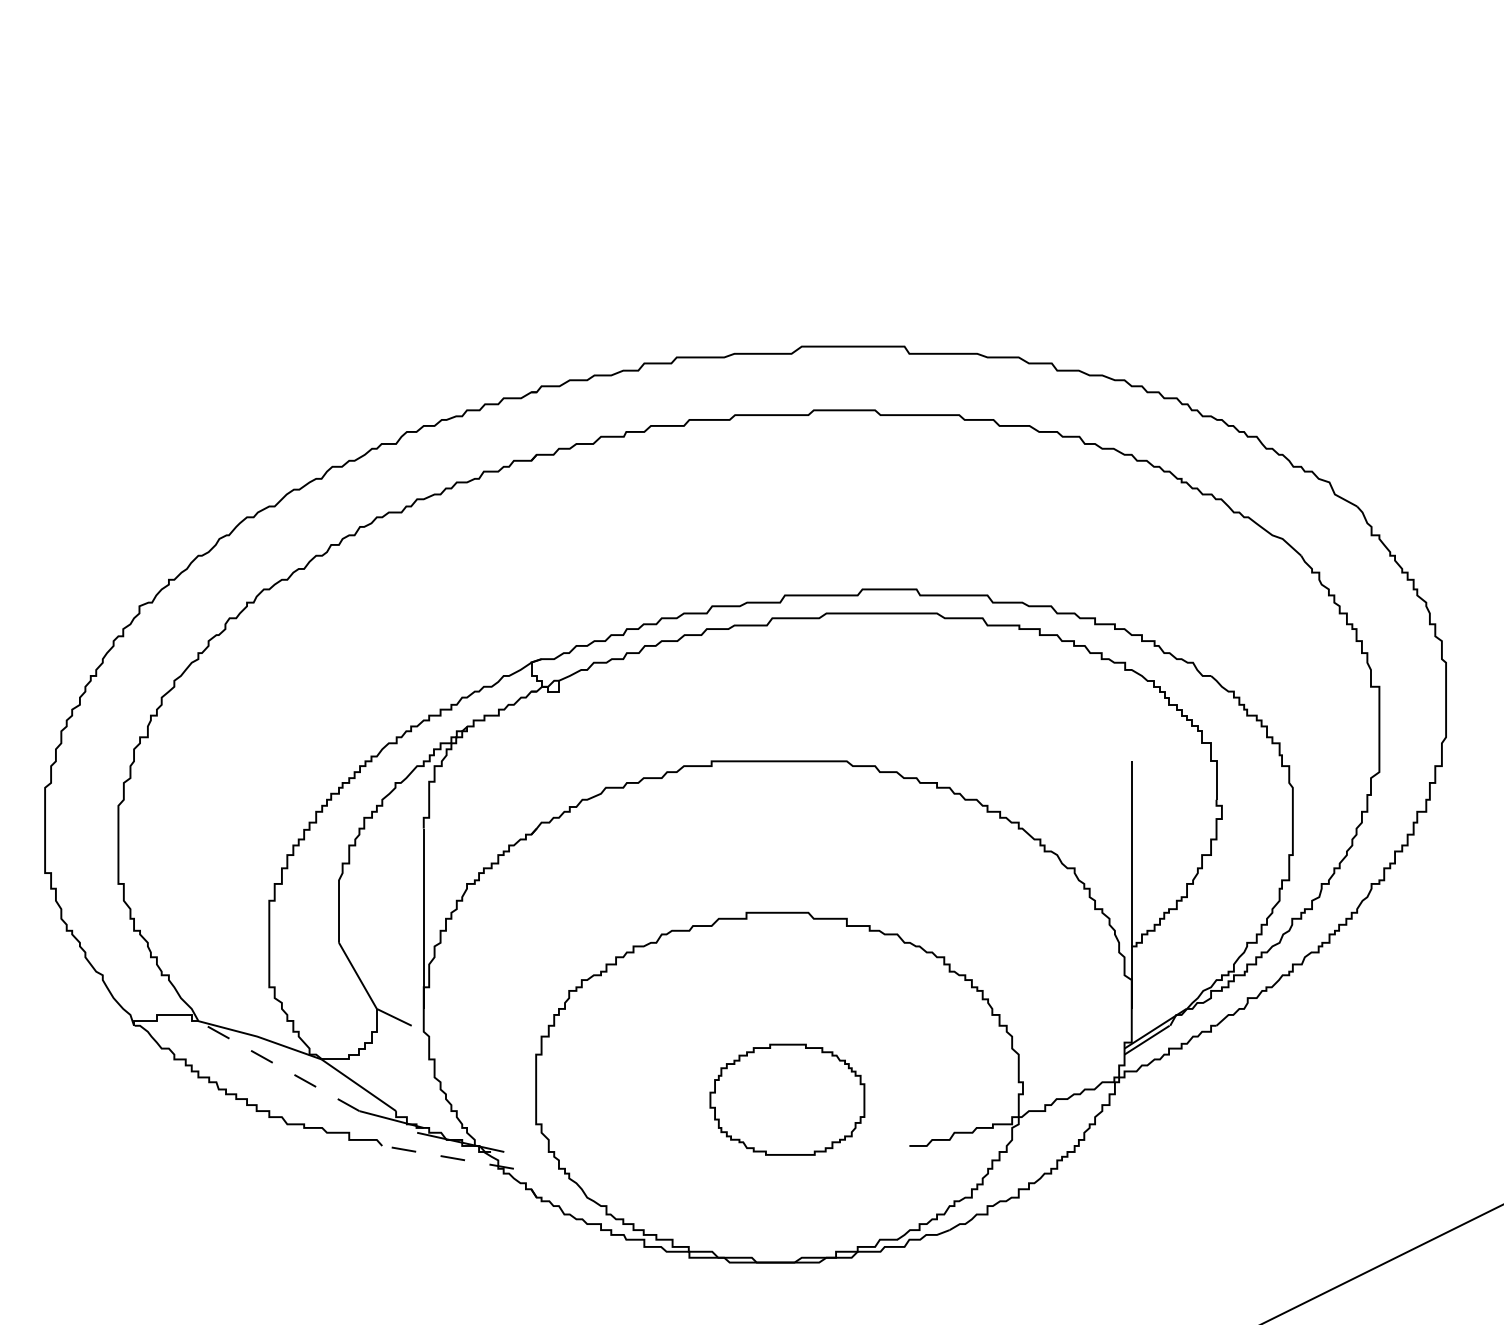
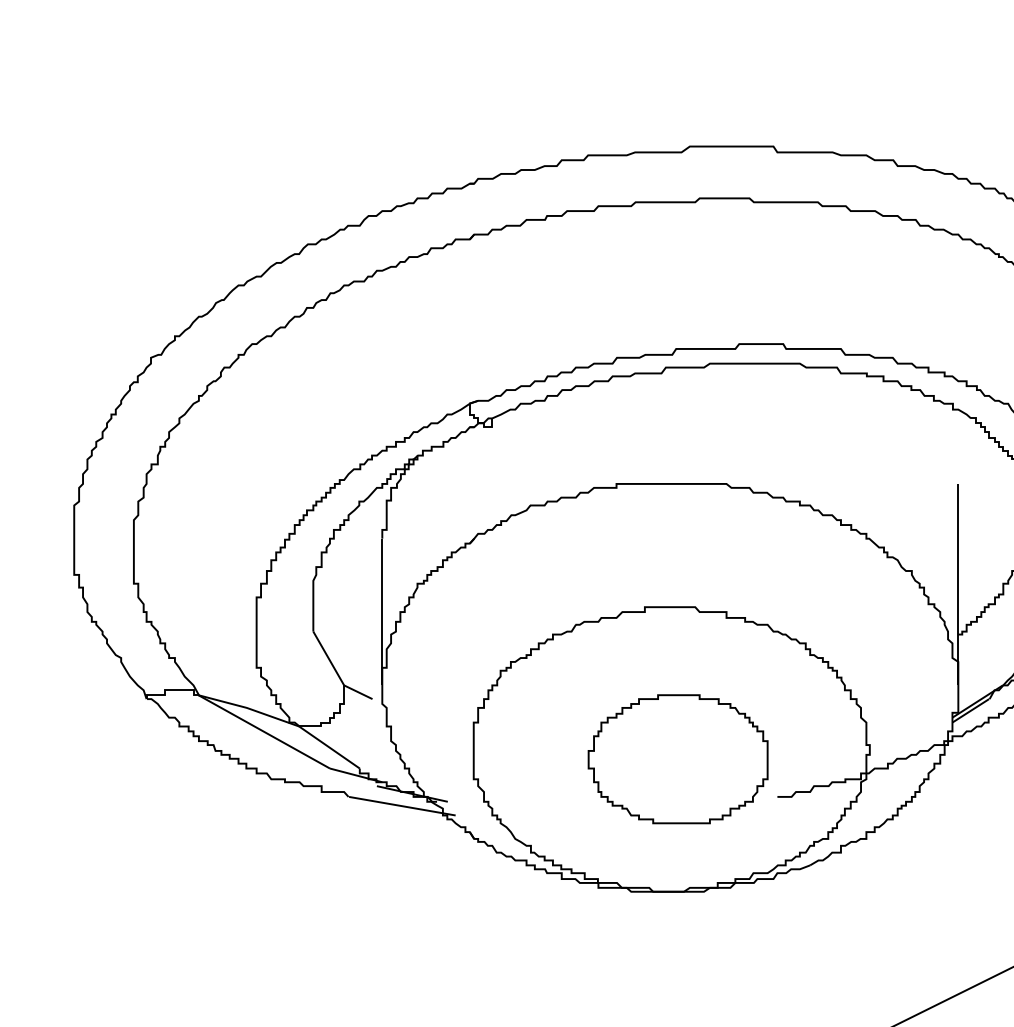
line: (278, 1066) -> (264, 732), dashed -> solid
part: (787, 1099) -> (678, 759), size x1.43
line: (447, 1157) -> (401, 806), dashed -> solid

